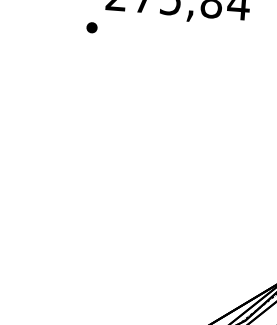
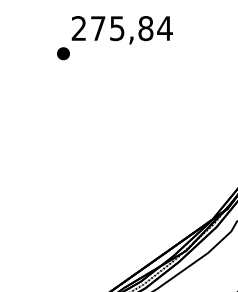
part: (92, 27) -> (63, 53), size x1.67

